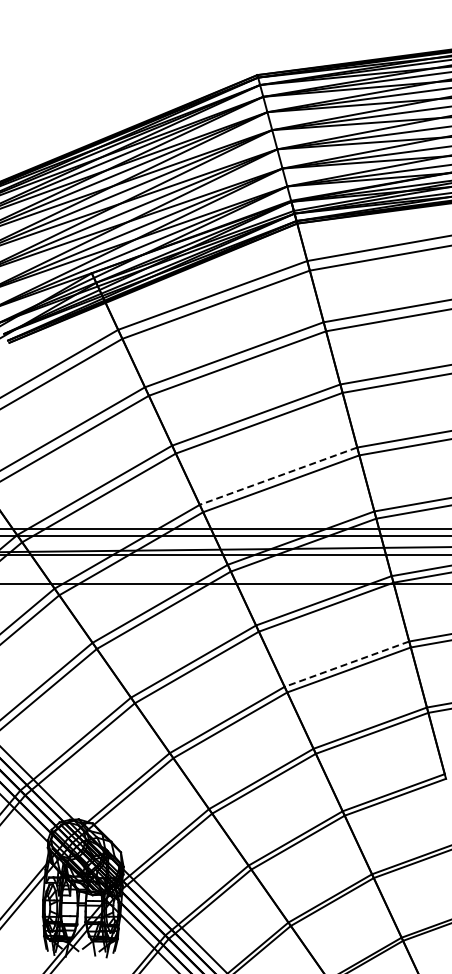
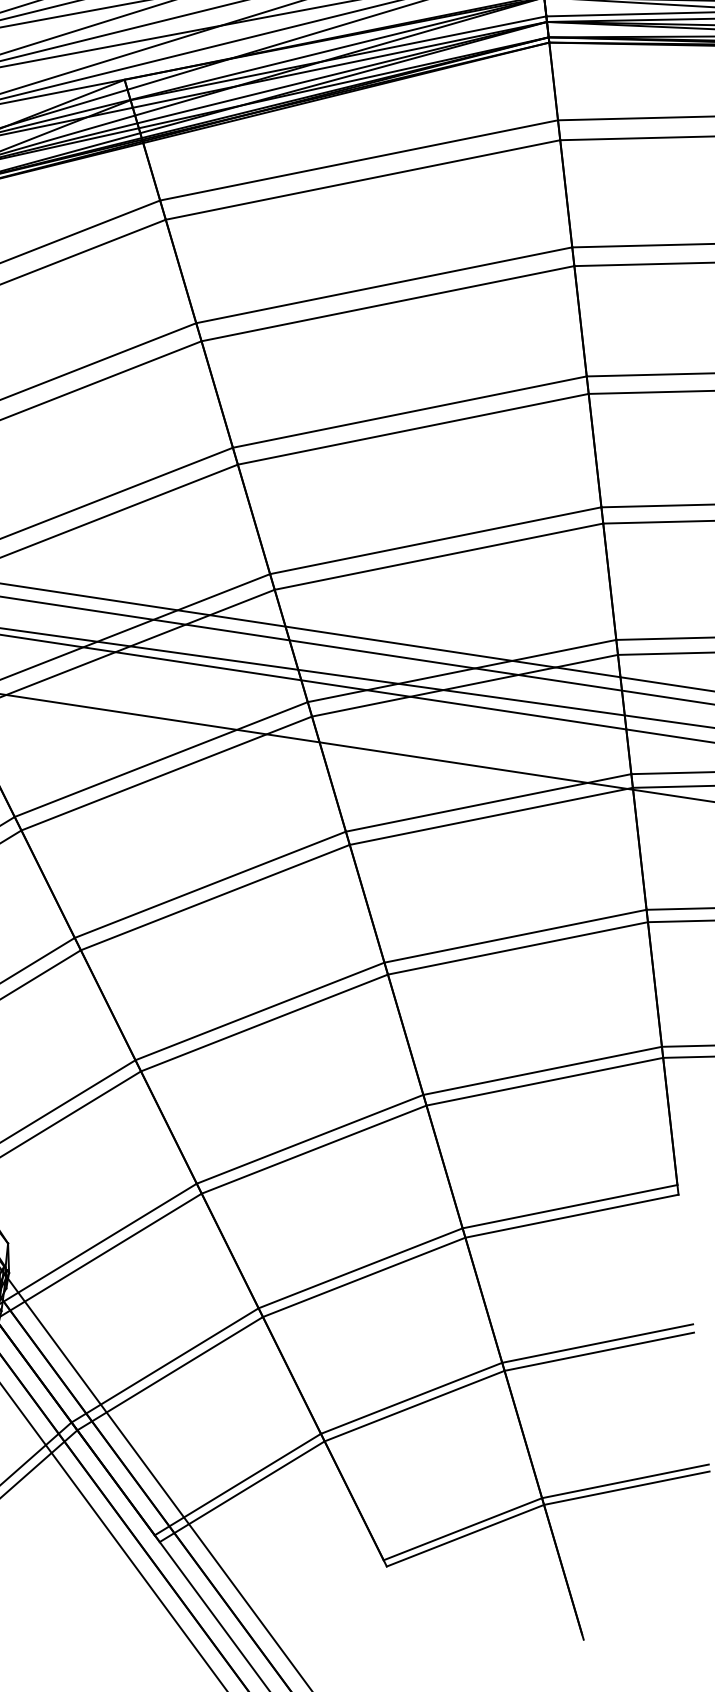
line: (278, 476) -> (435, 541), dashed -> solid
line: (346, 664) -> (514, 936), dashed -> solid

